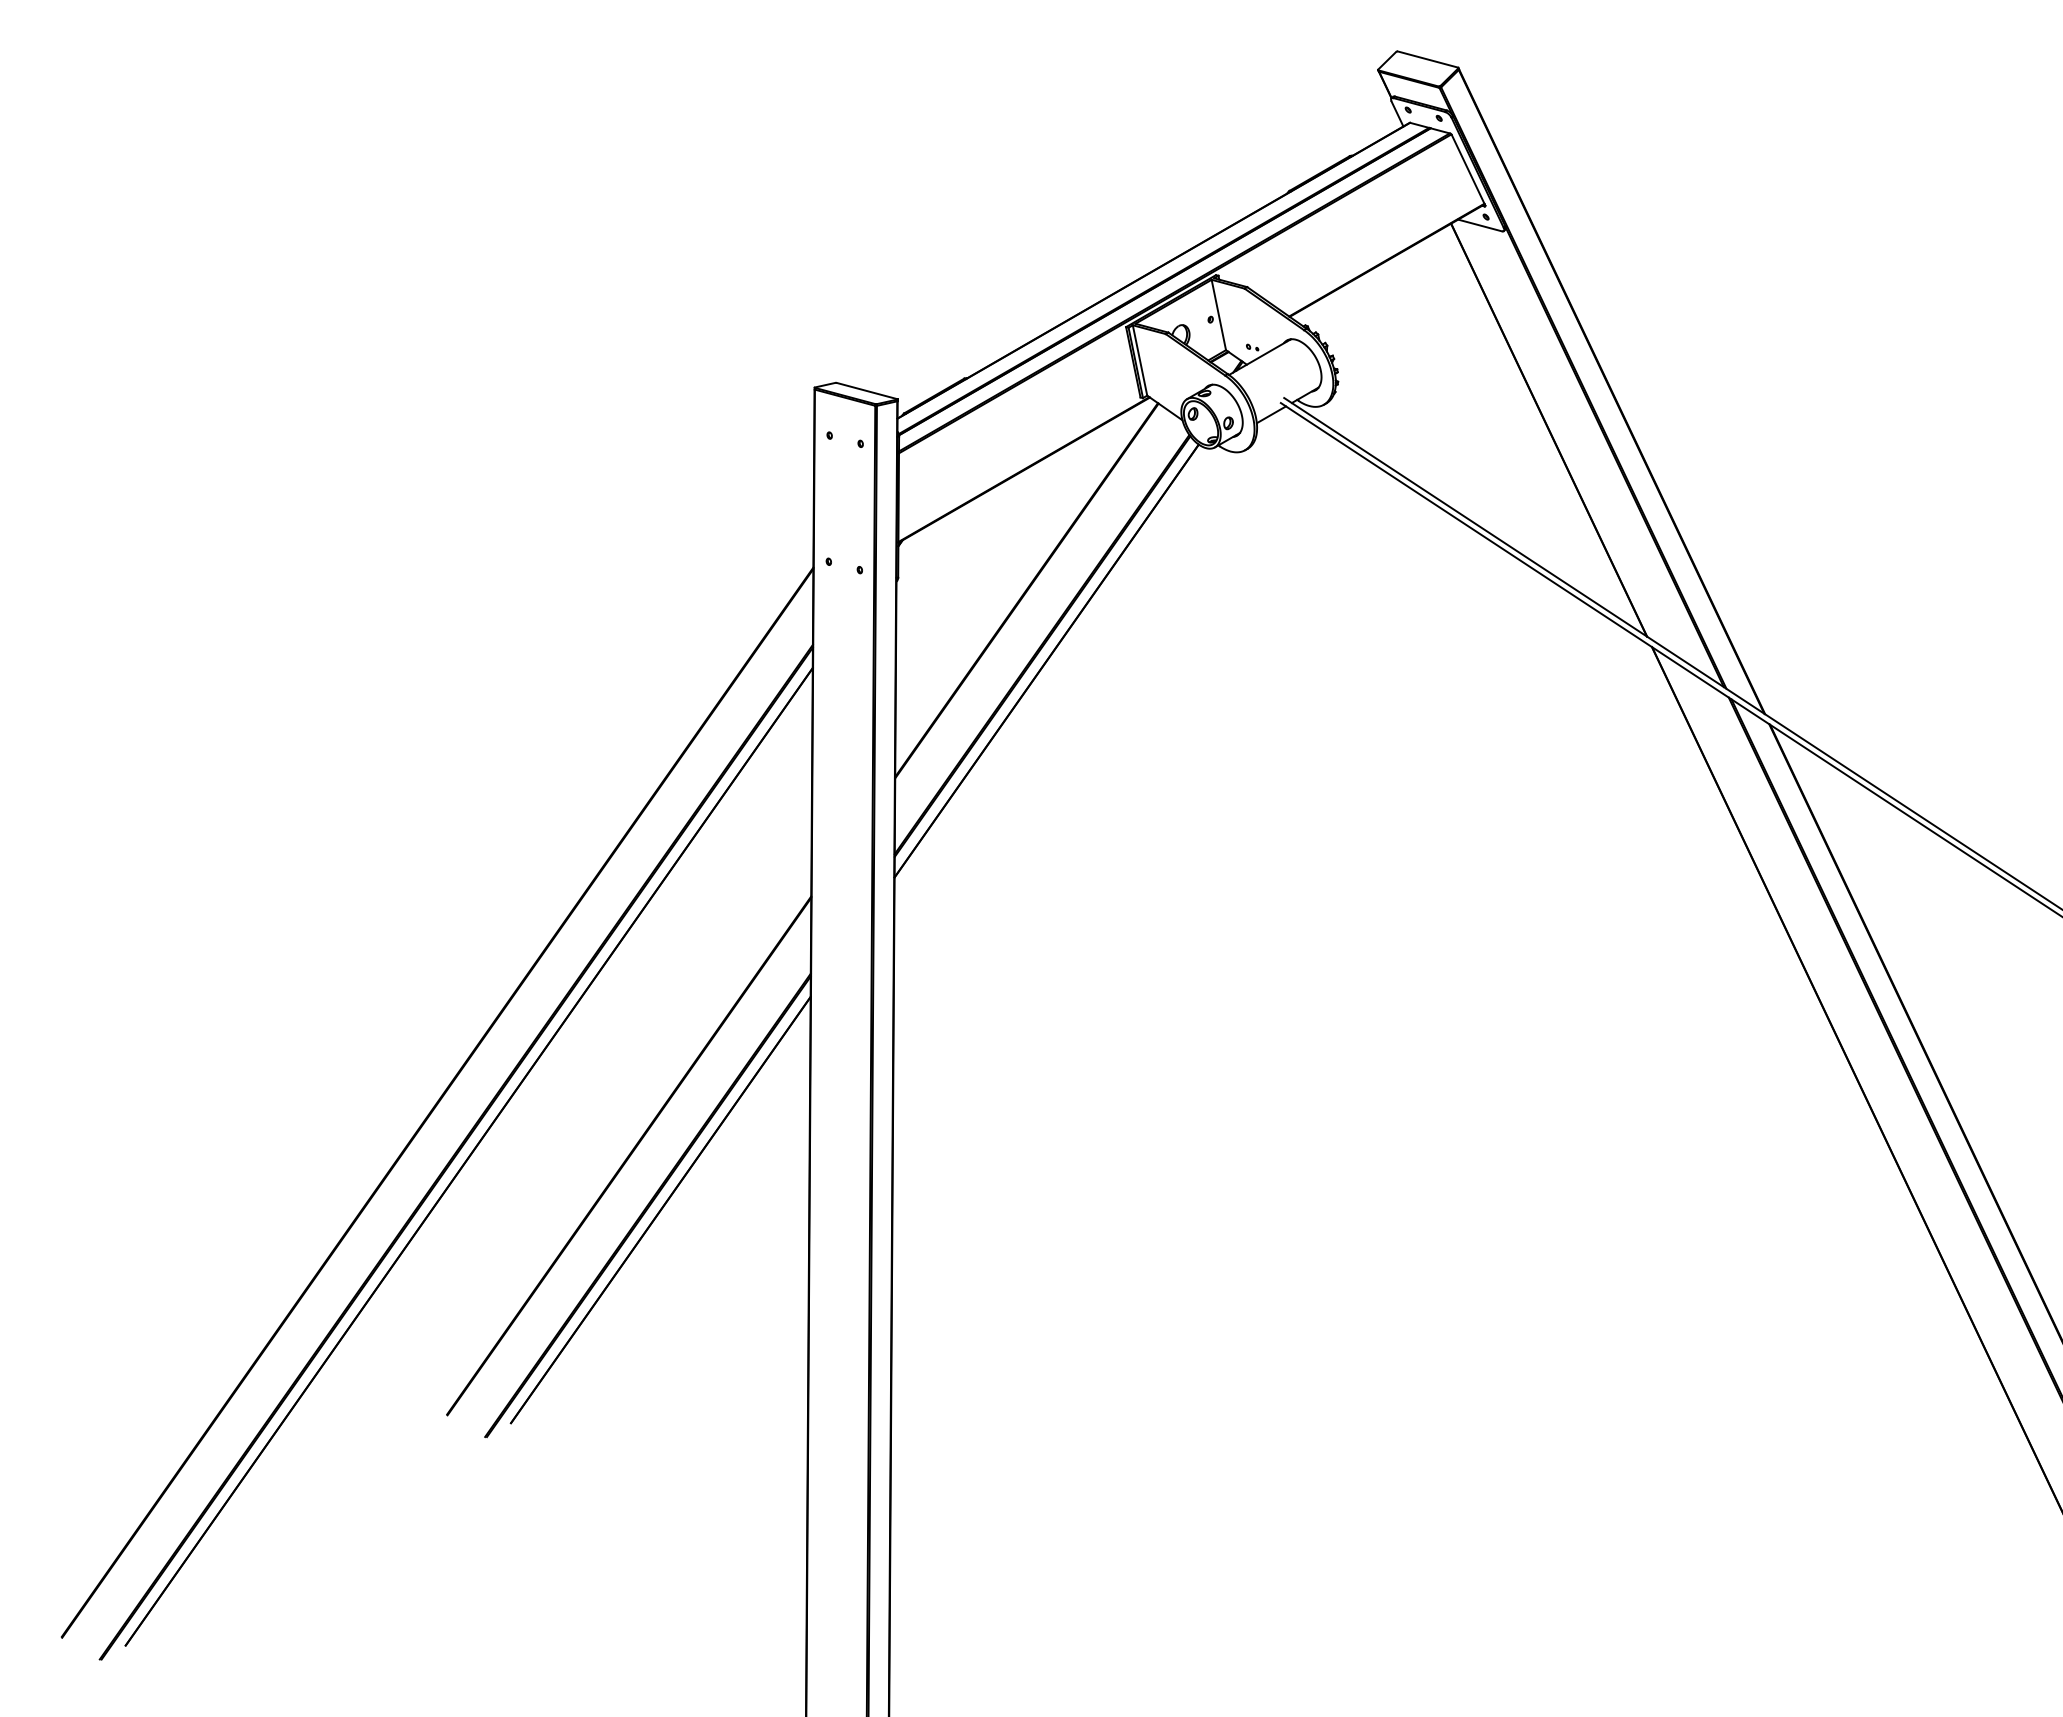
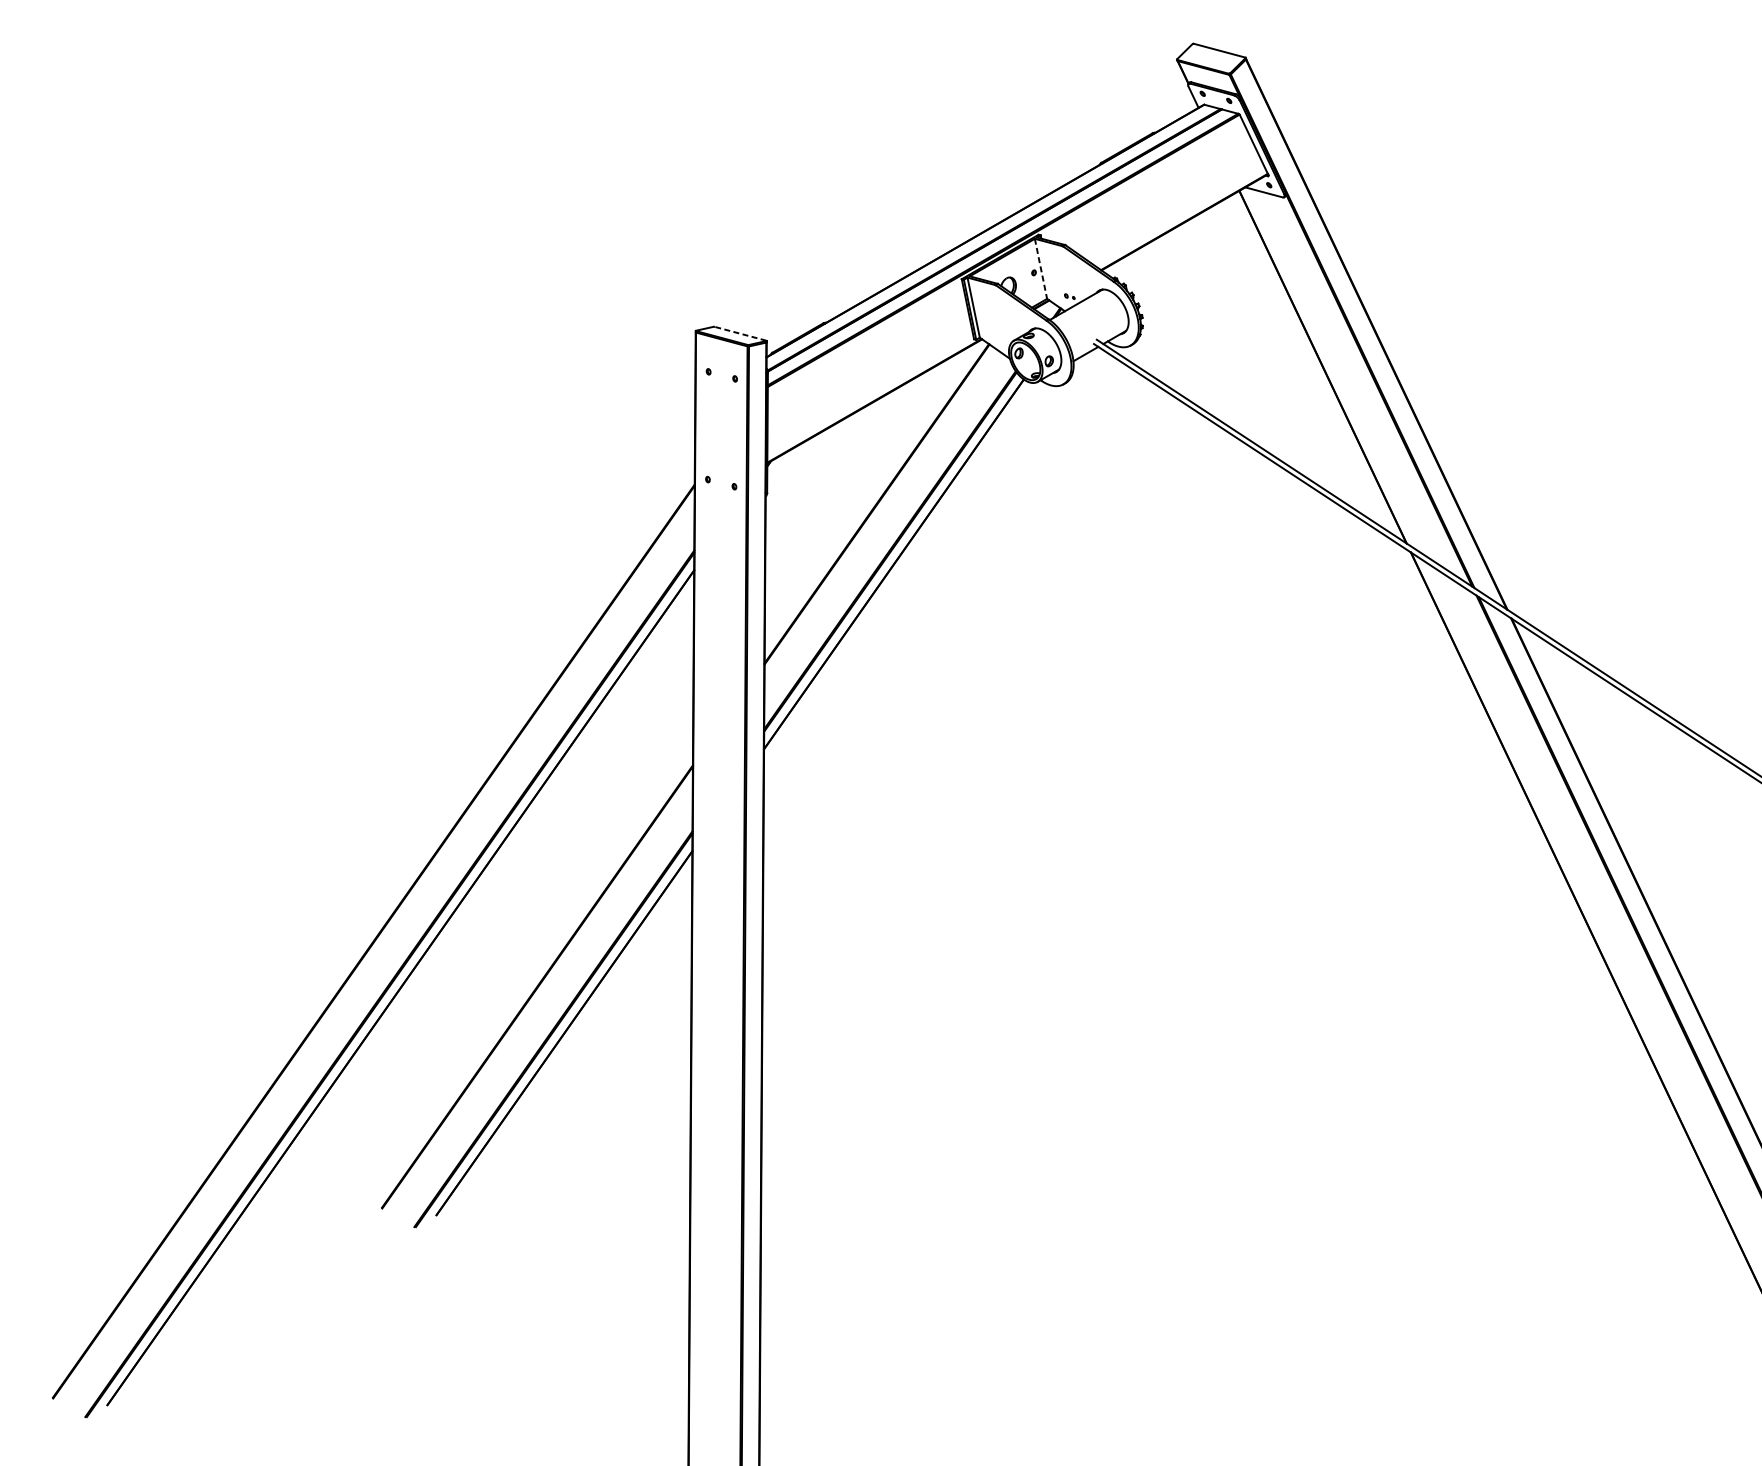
line: (1218, 315) -> (1040, 269), solid -> dashed
line: (866, 390) -> (740, 333), solid -> dashed

